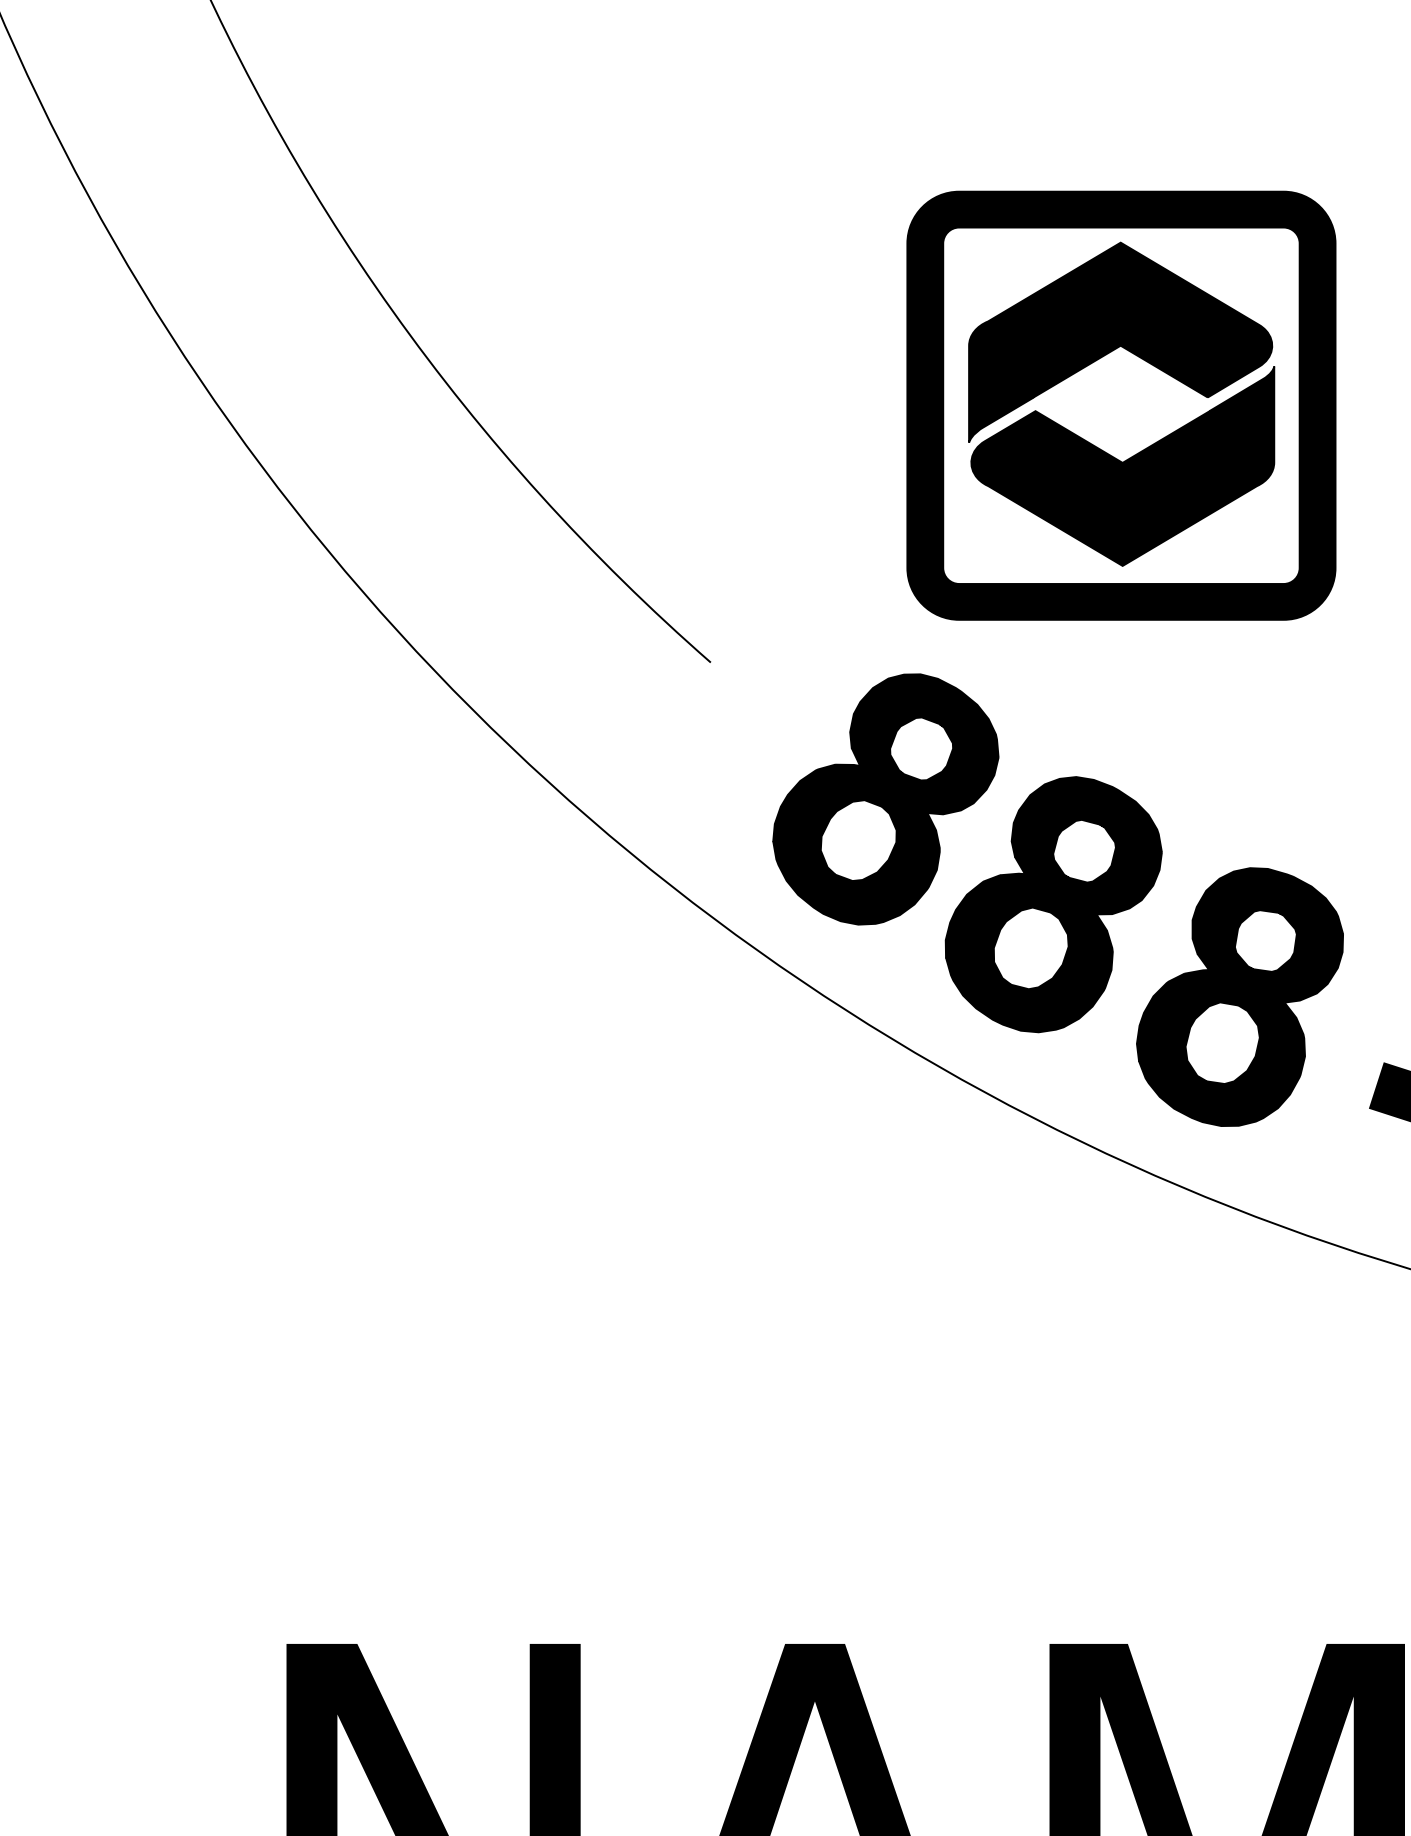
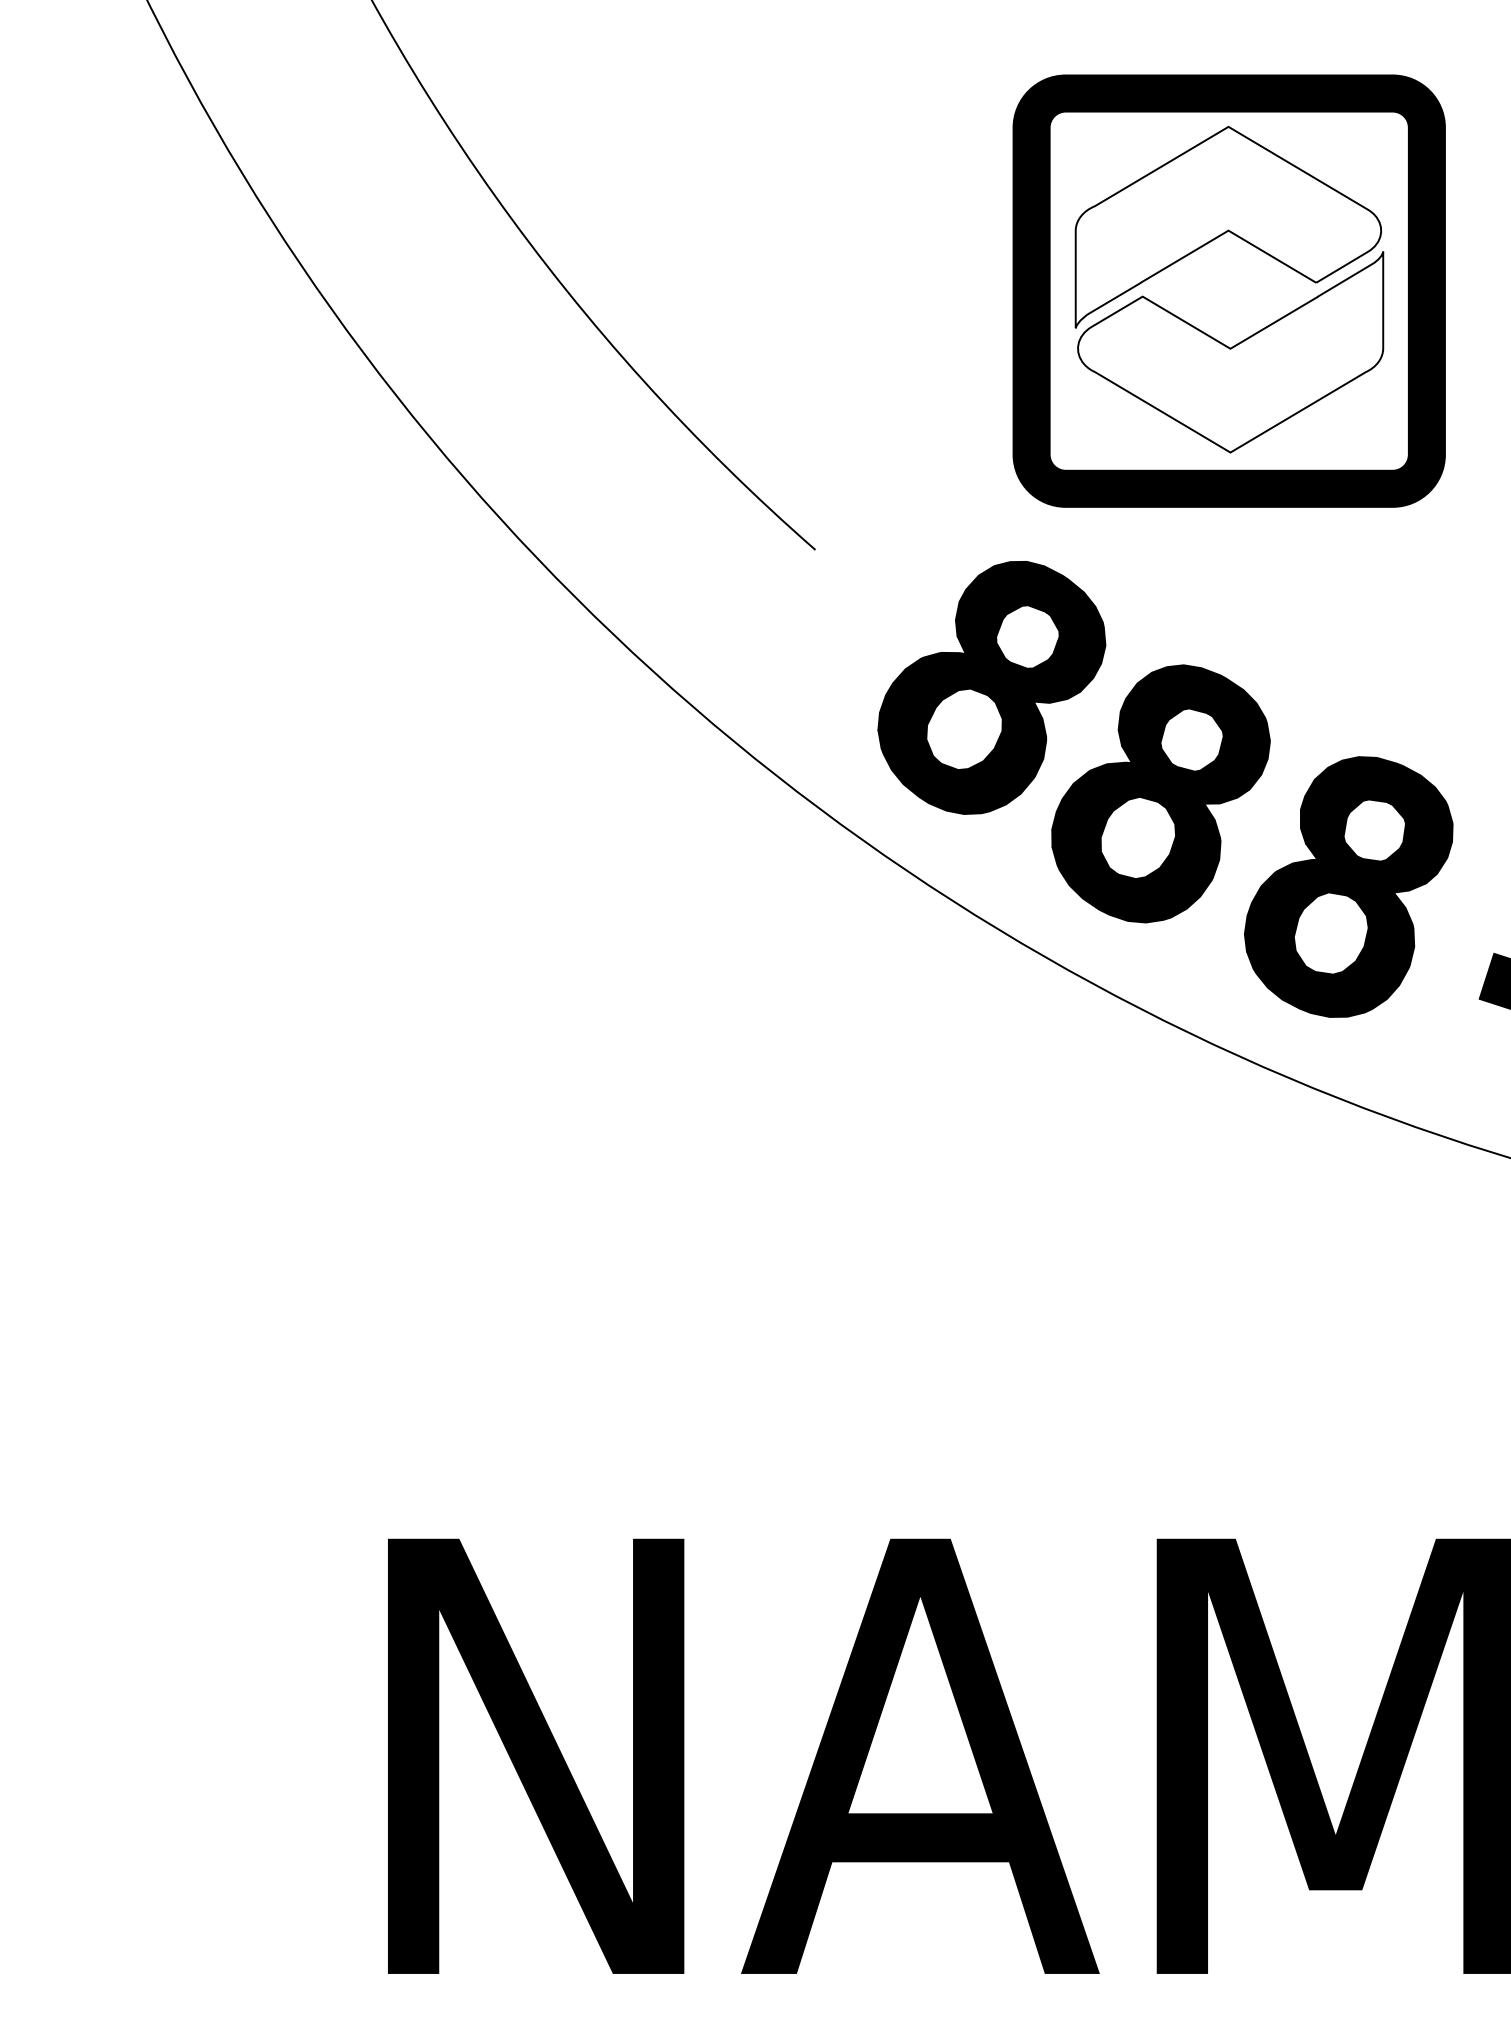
fill: (1120, 342) -> (1228, 227), removed
fill: (1122, 465) -> (1230, 351), removed

